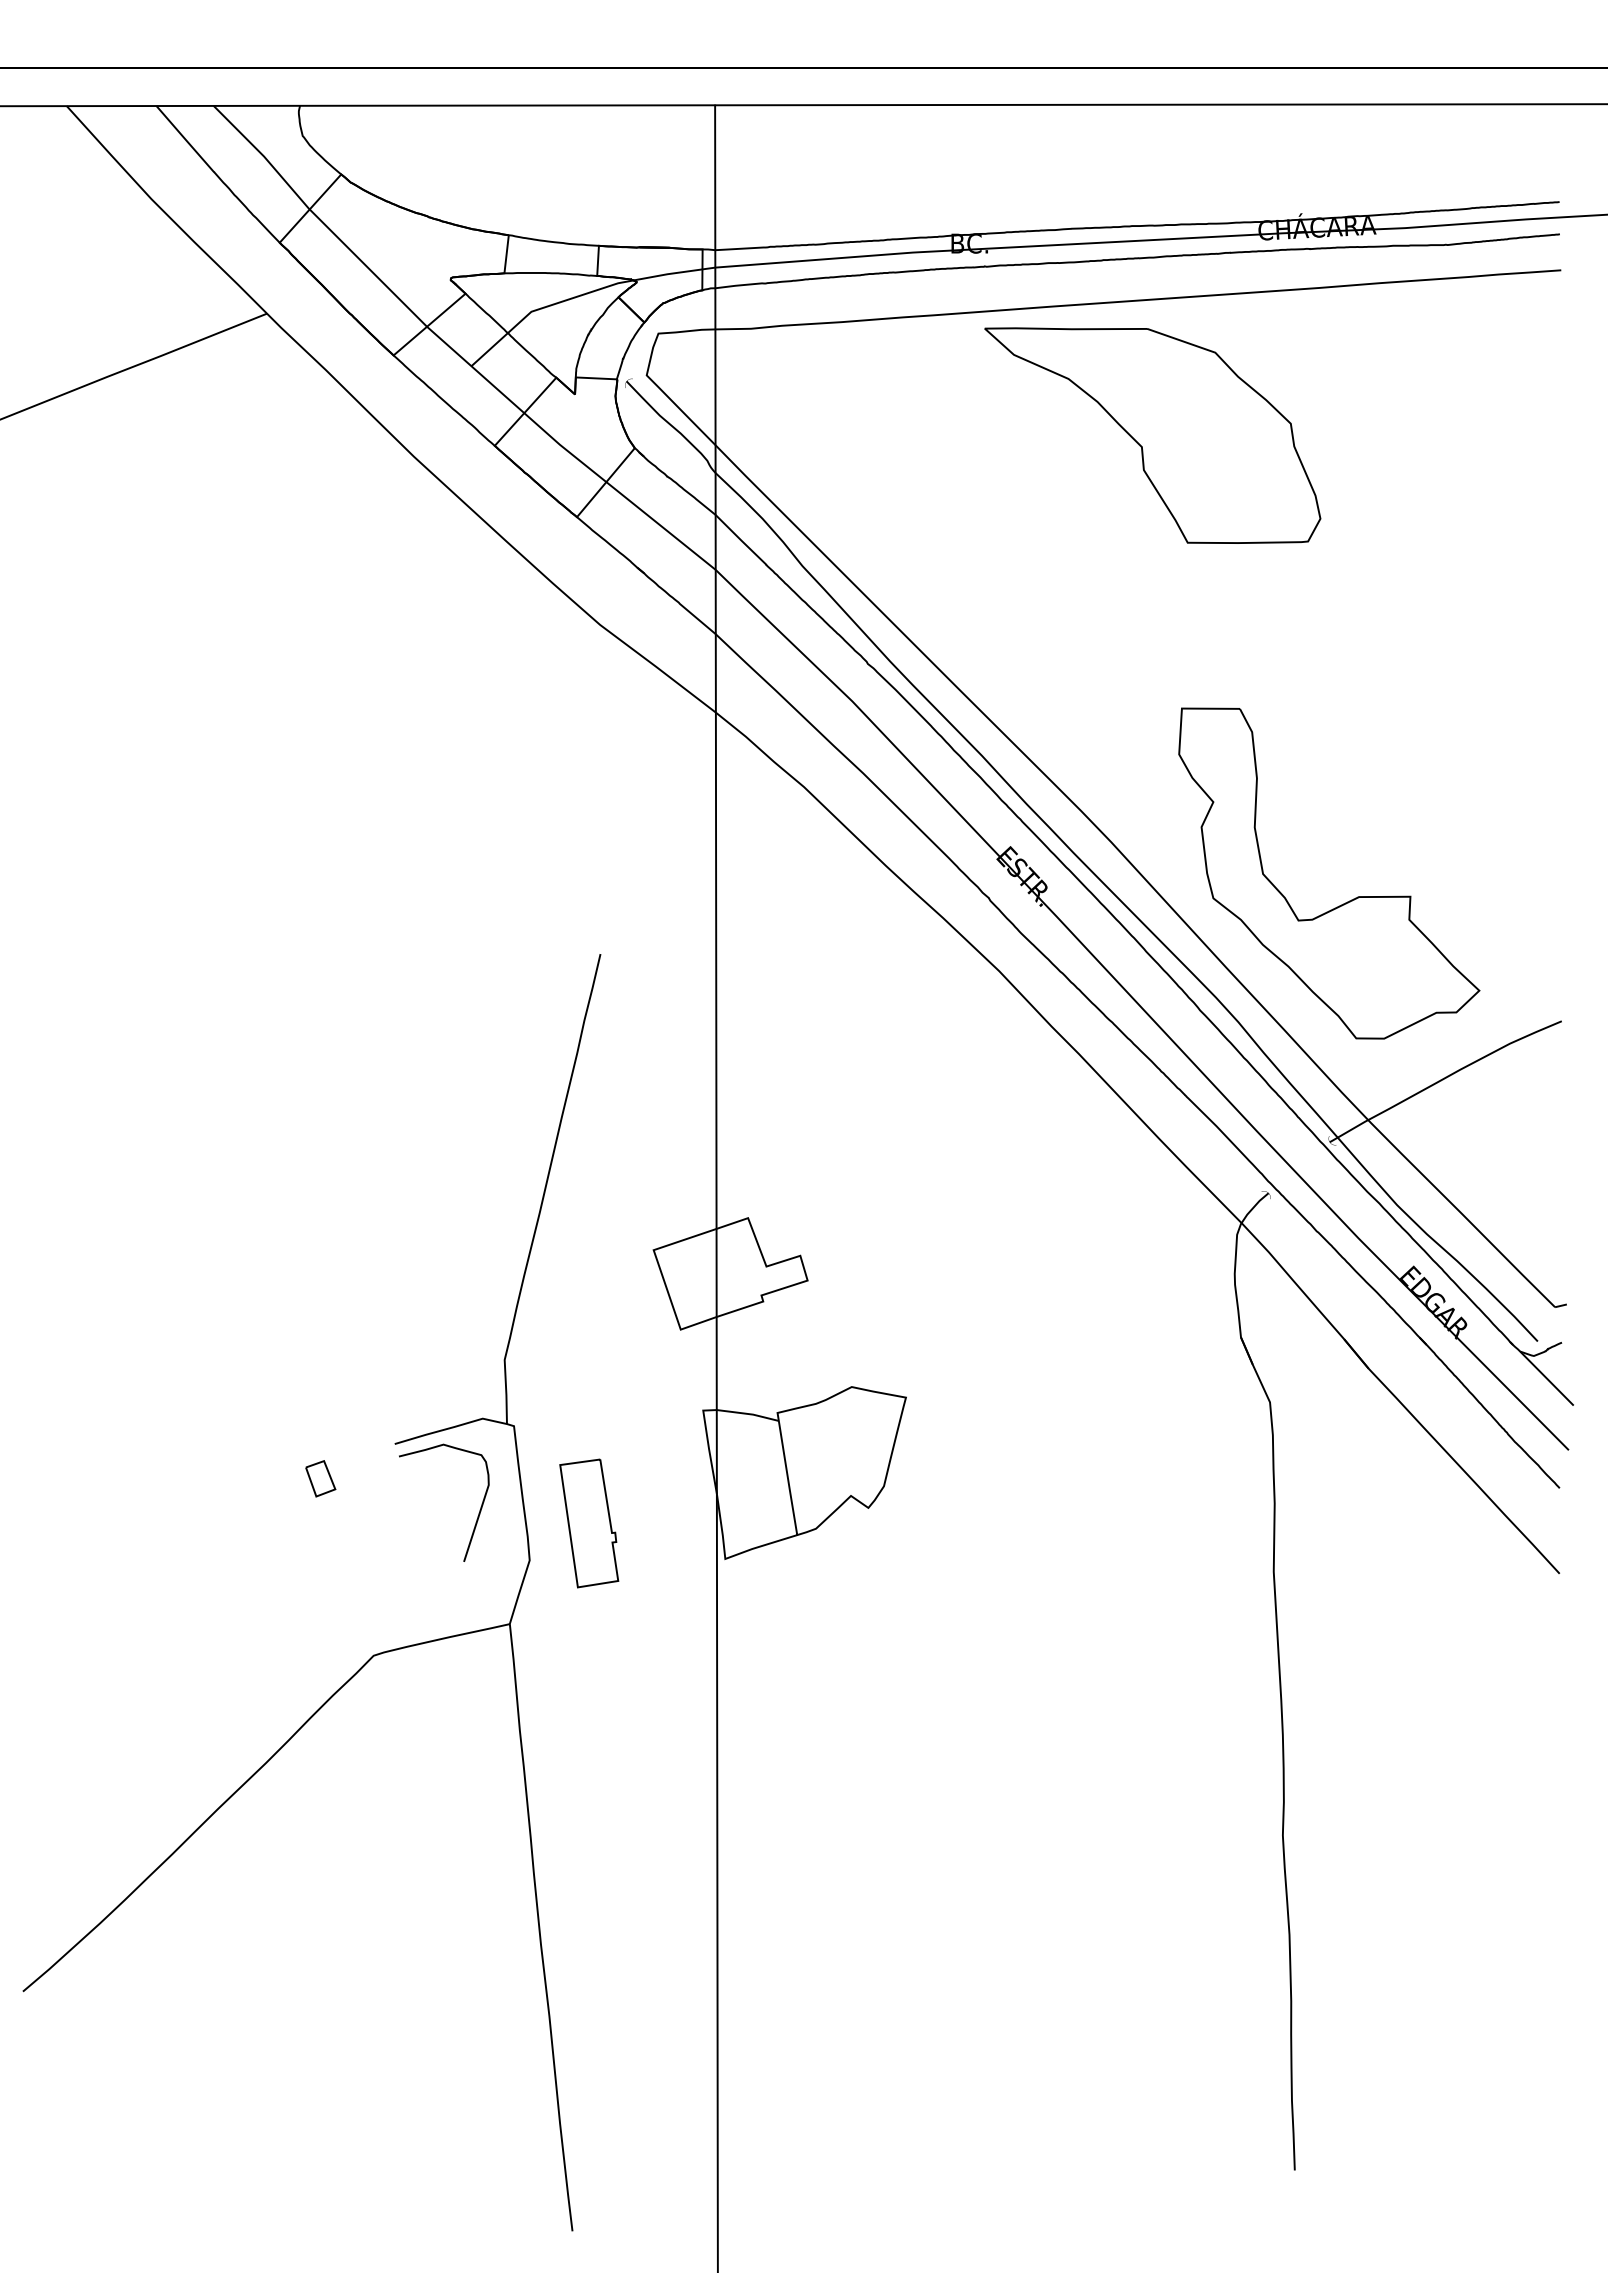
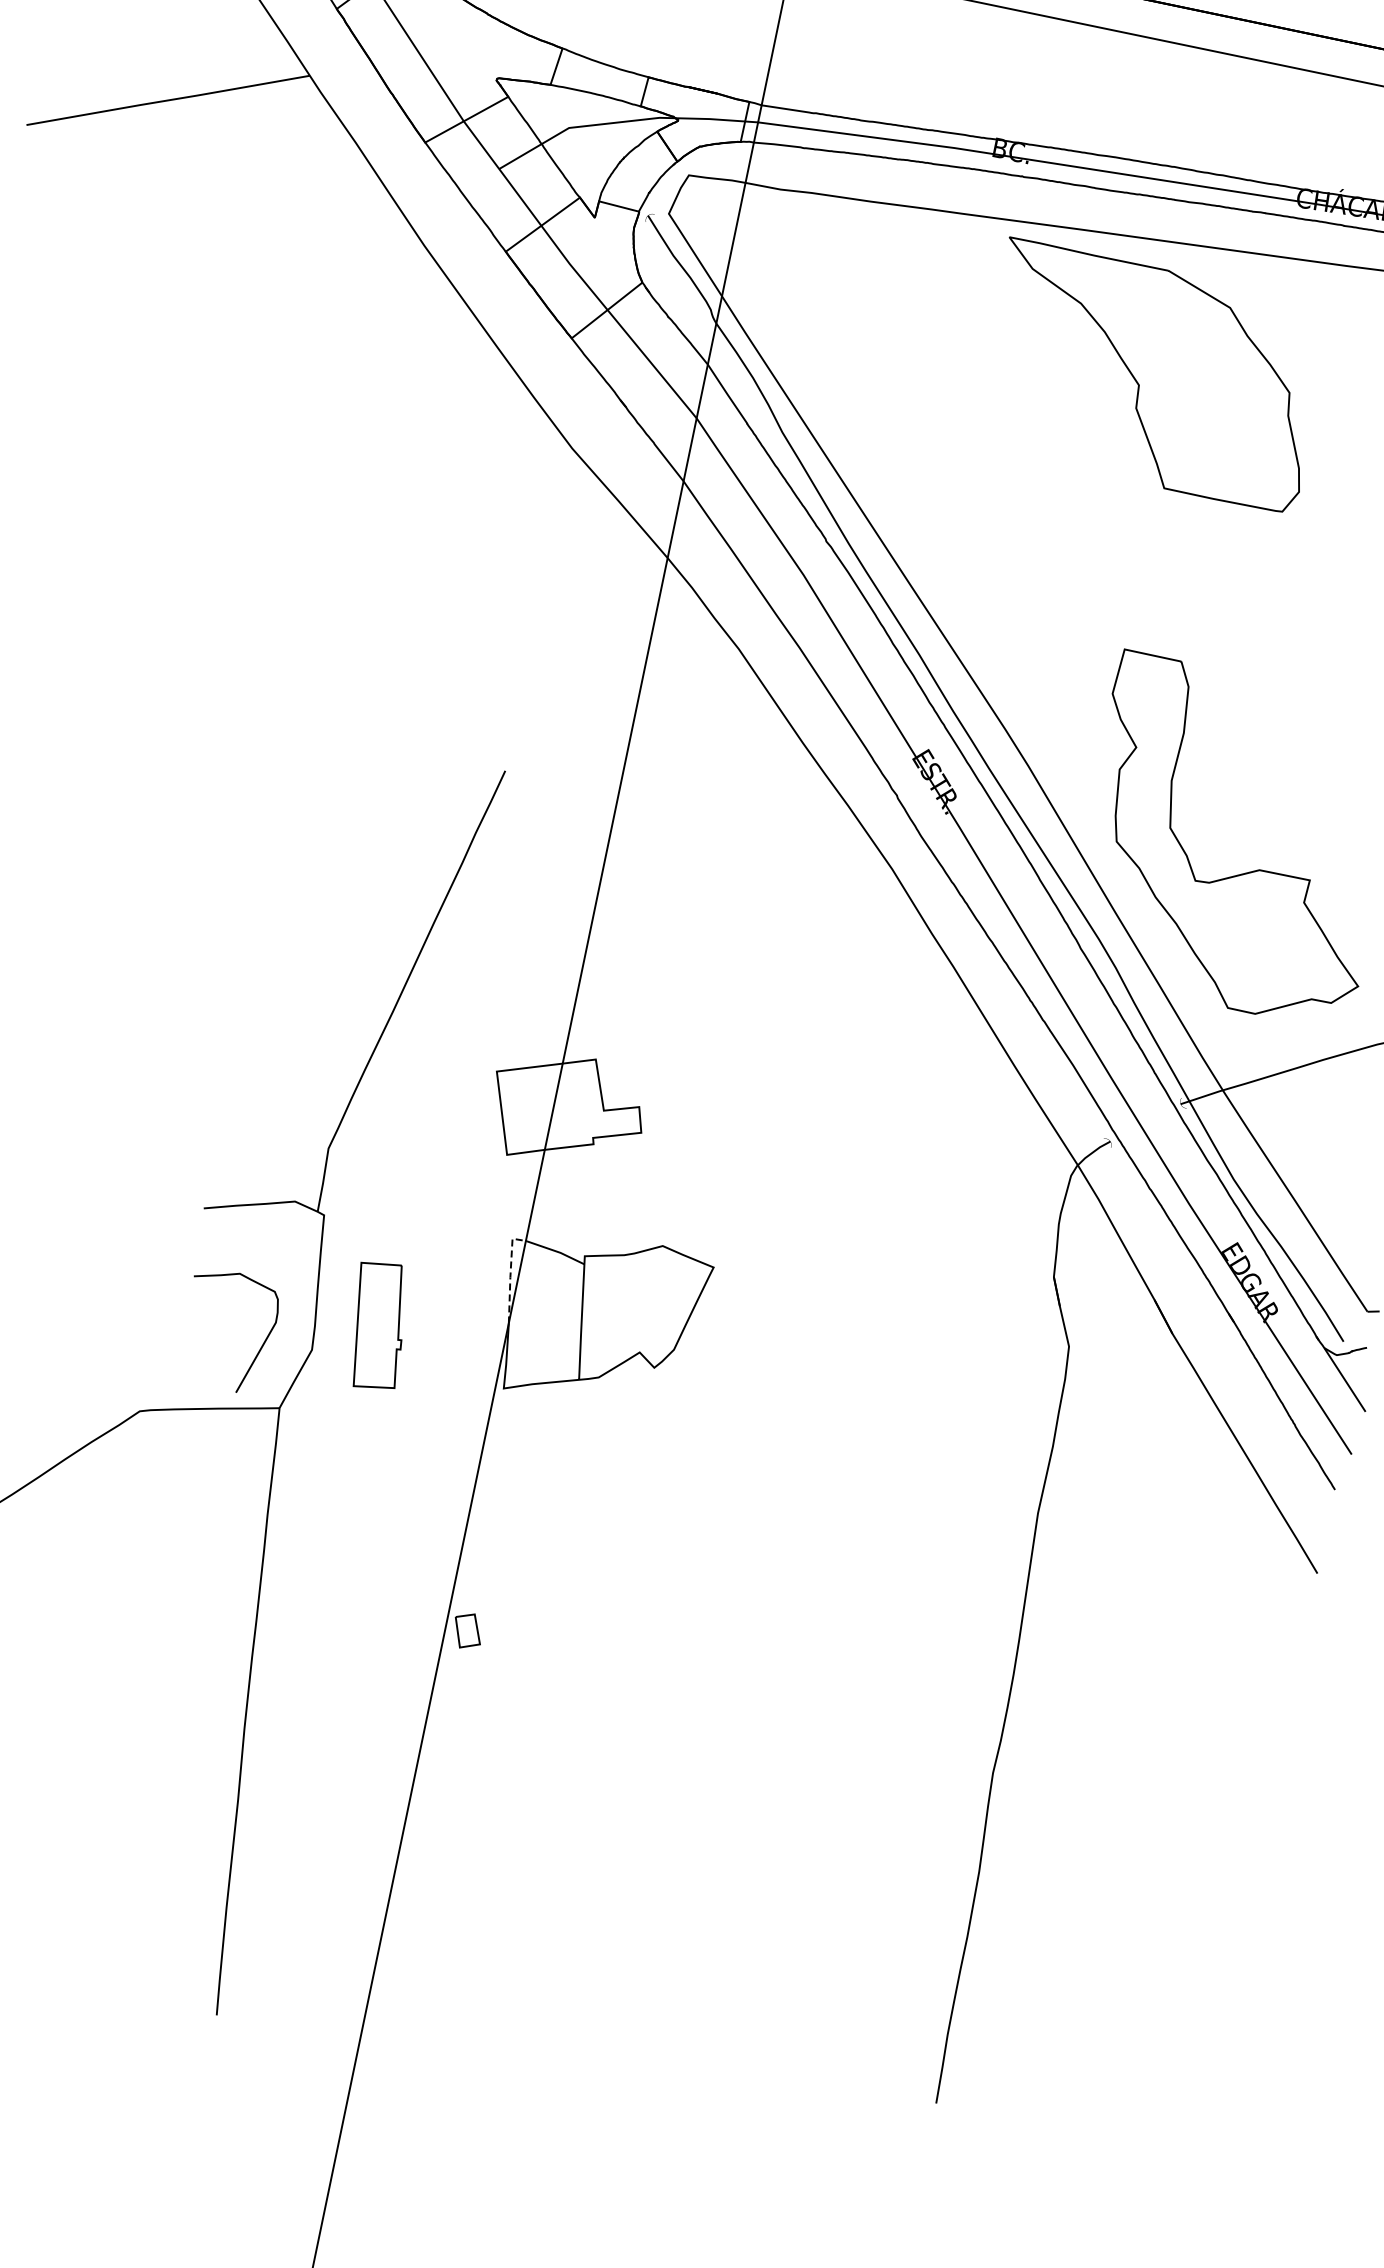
line: (708, 1445) -> (510, 1273), solid -> dashed
part: (320, 1478) -> (467, 1630), moved
curve: (478, 1513) -> (260, 1348), moved

